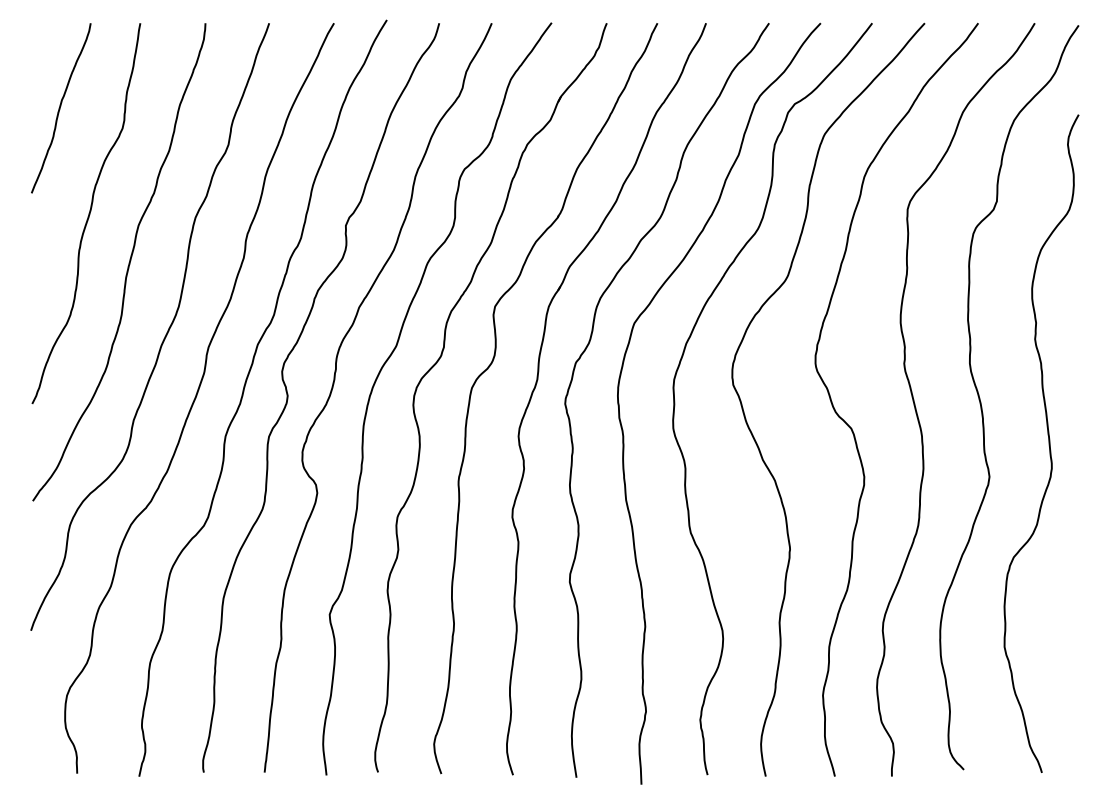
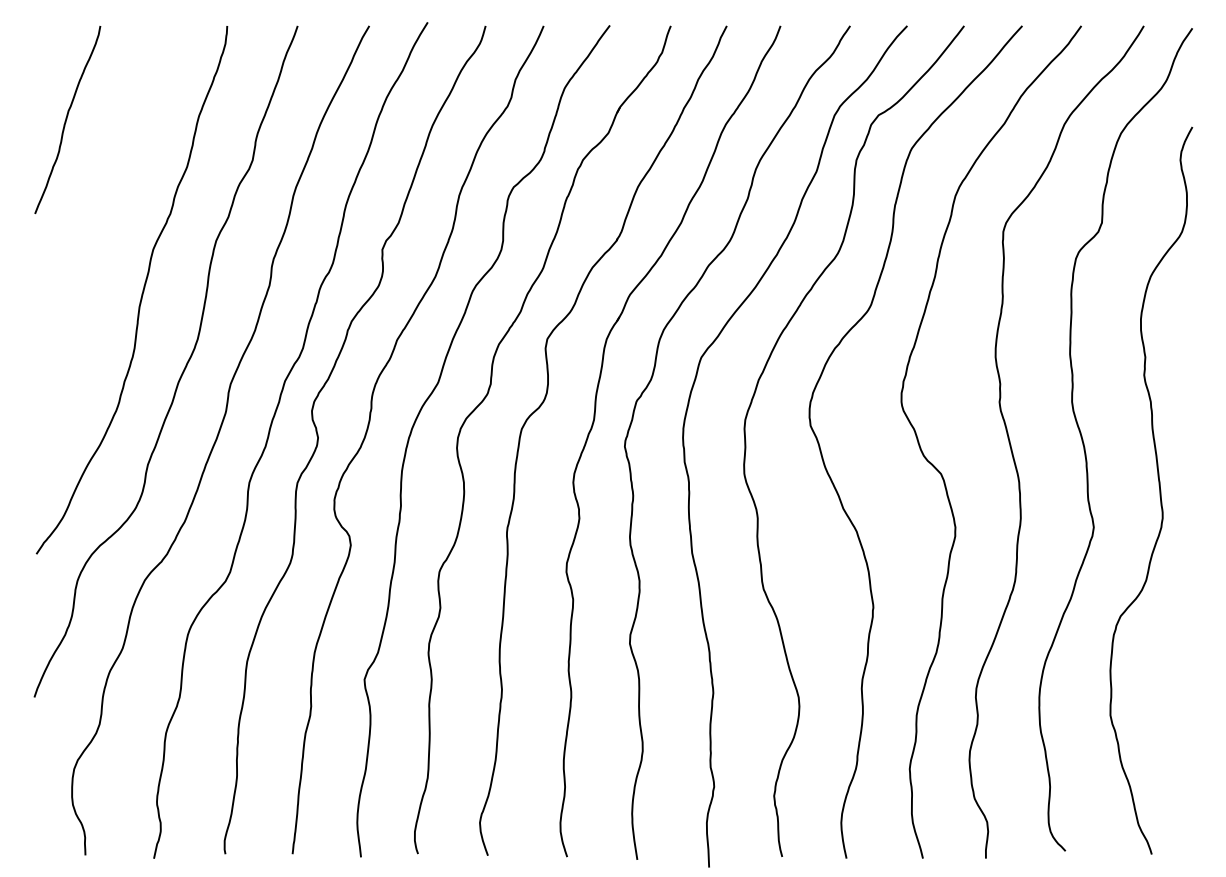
curve: (88, 213) -> (97, 236), removed

